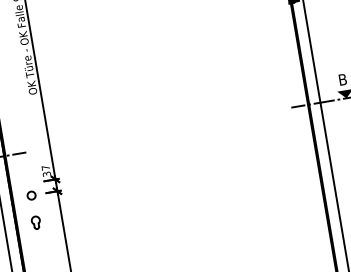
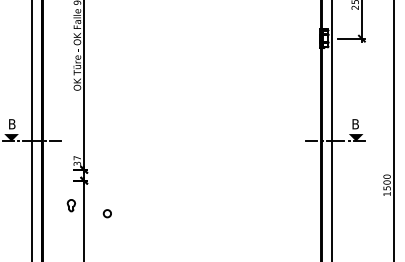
circle: (30, 195) -> (106, 213), moved
part: (35, 222) -> (70, 205), moved

